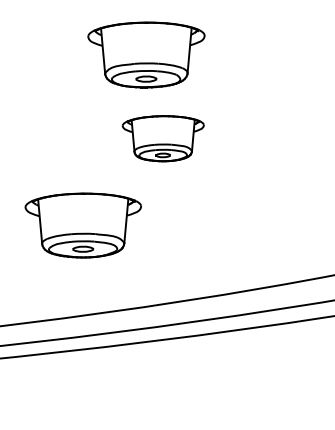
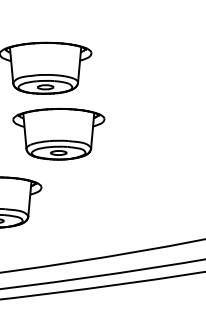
part: (163, 138) -> (59, 134), size x1.43

